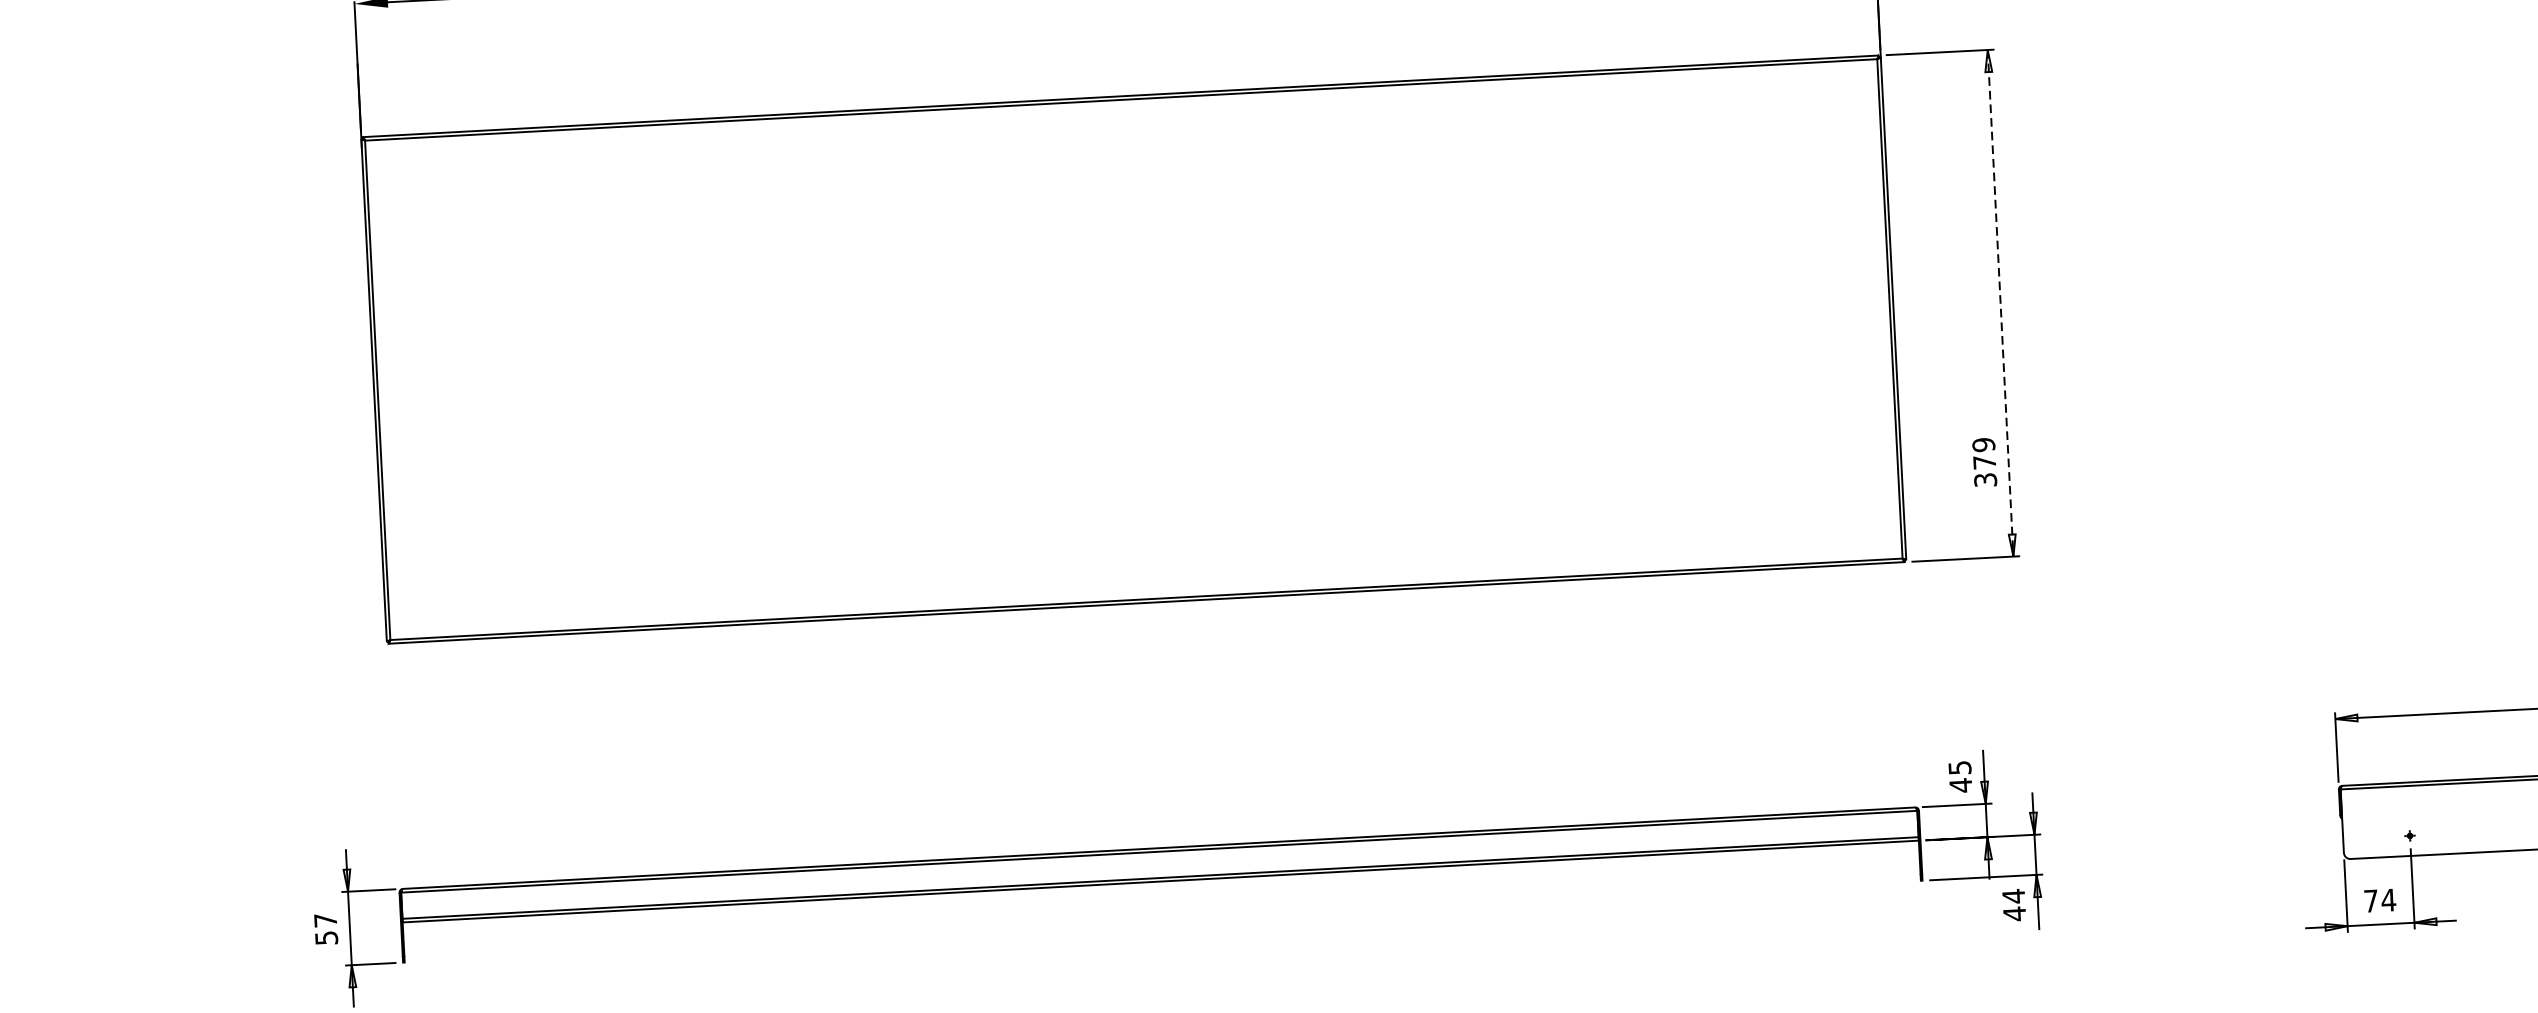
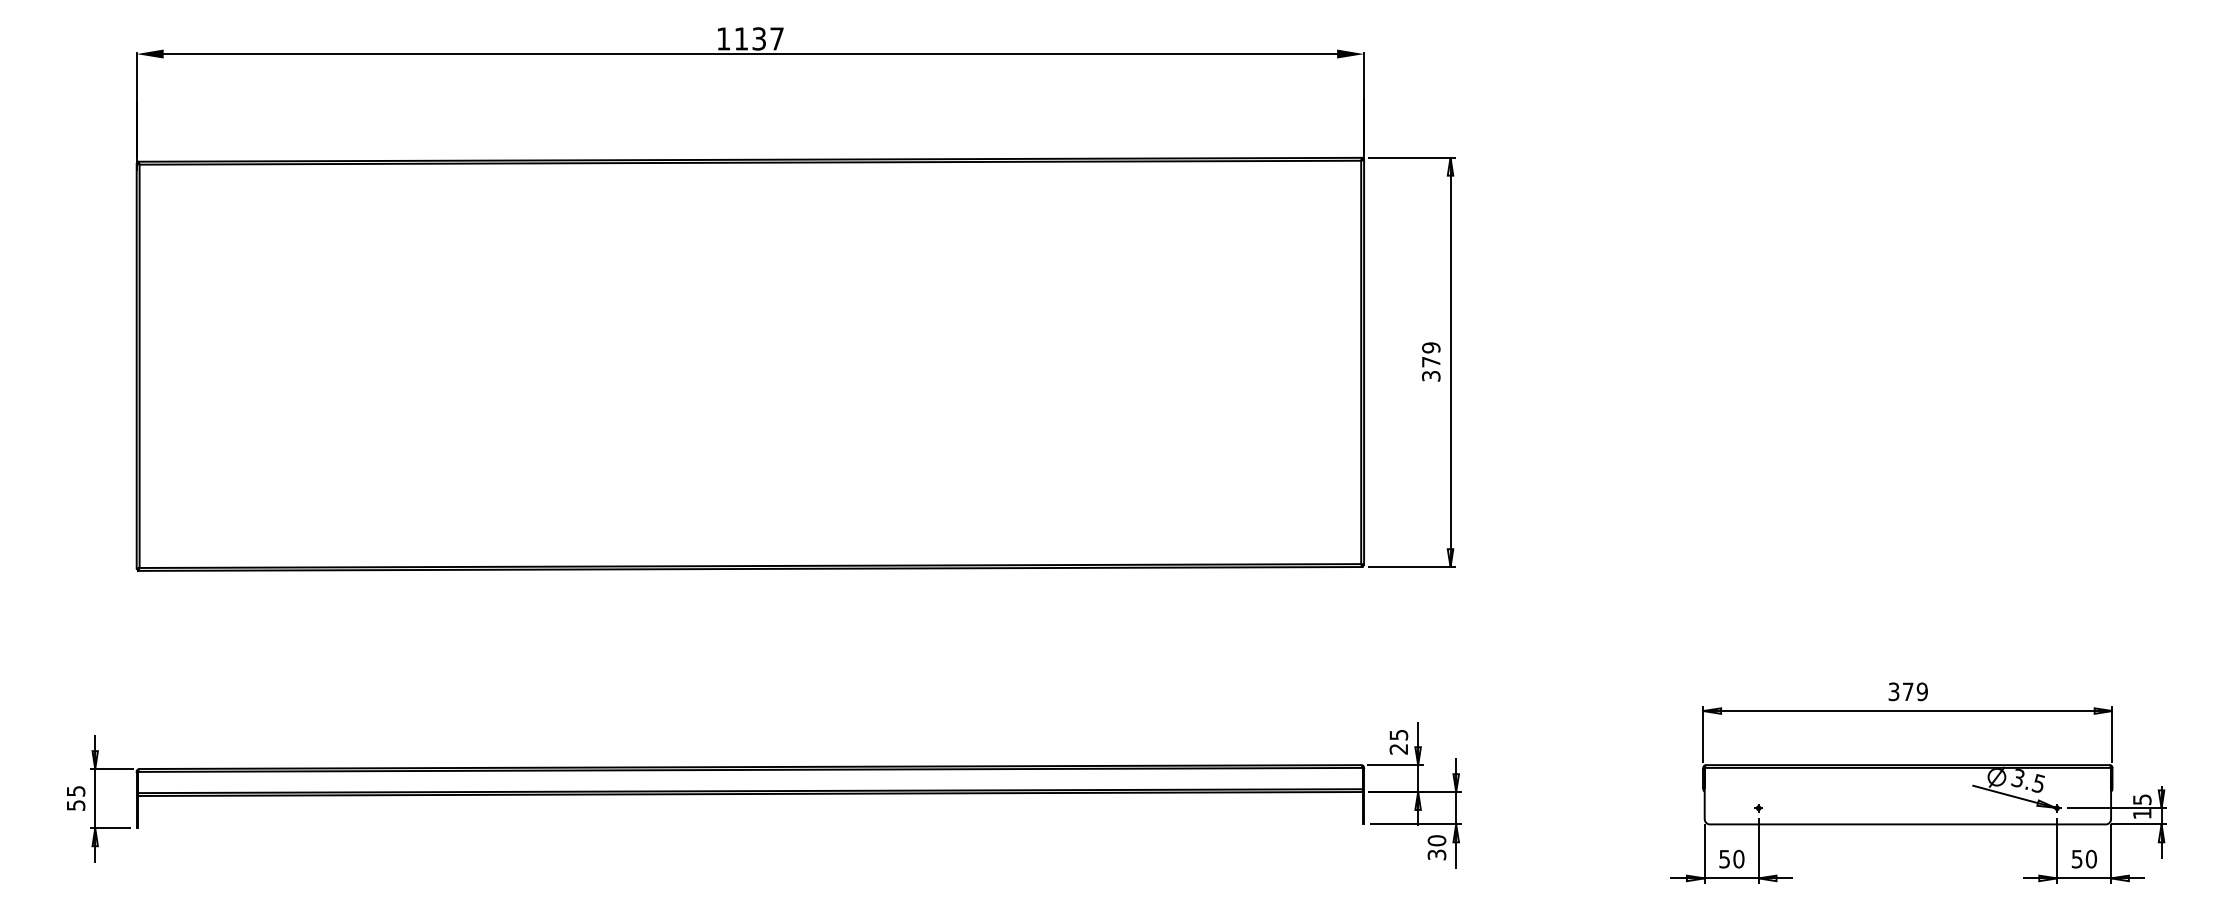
line: (2000, 303) -> (1450, 362), dashed -> solid
text: (1984, 461) -> (1431, 361), moved
text: (1960, 785) -> (1398, 749), 45 -> 25
text: (2379, 899) -> (1731, 858), 74 -> 50
text: (2013, 904) -> (1436, 847), 44 -> 30
text: (326, 920) -> (76, 791), 57 -> 55

